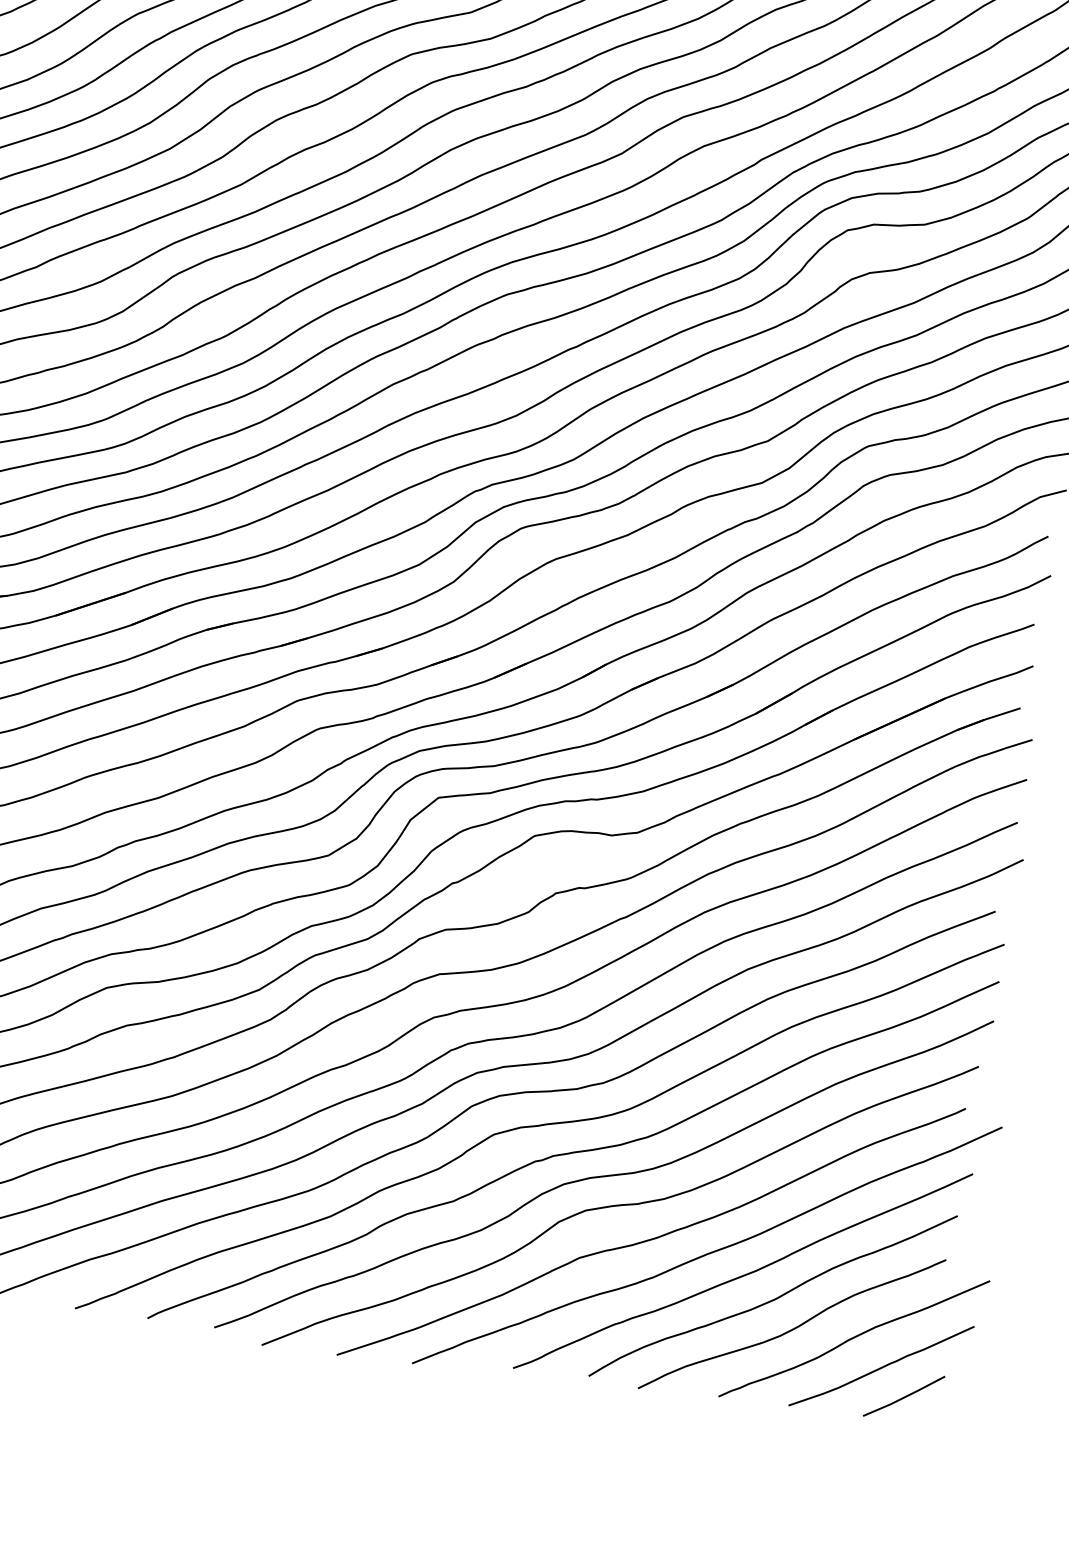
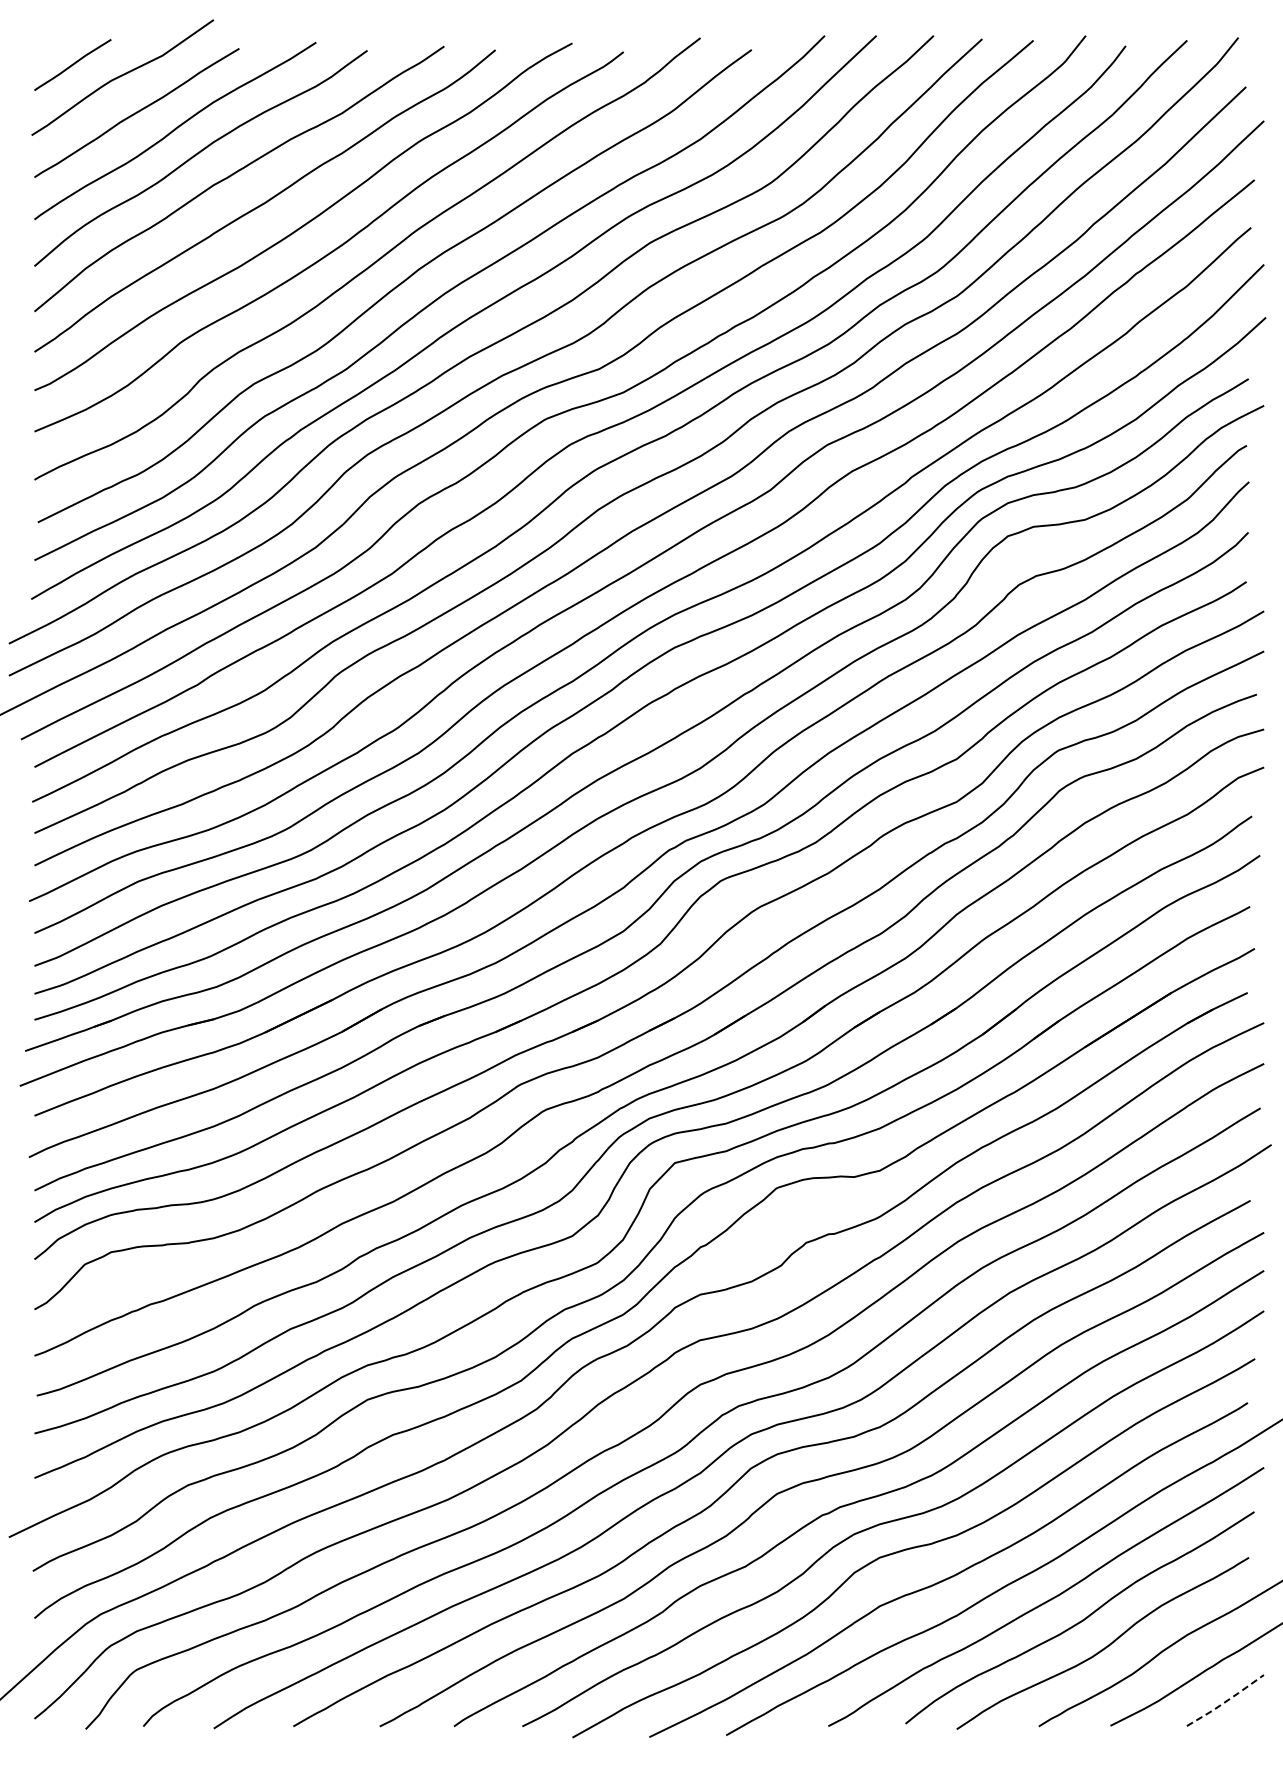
line: (905, 1397) -> (1226, 1701), solid -> dashed

